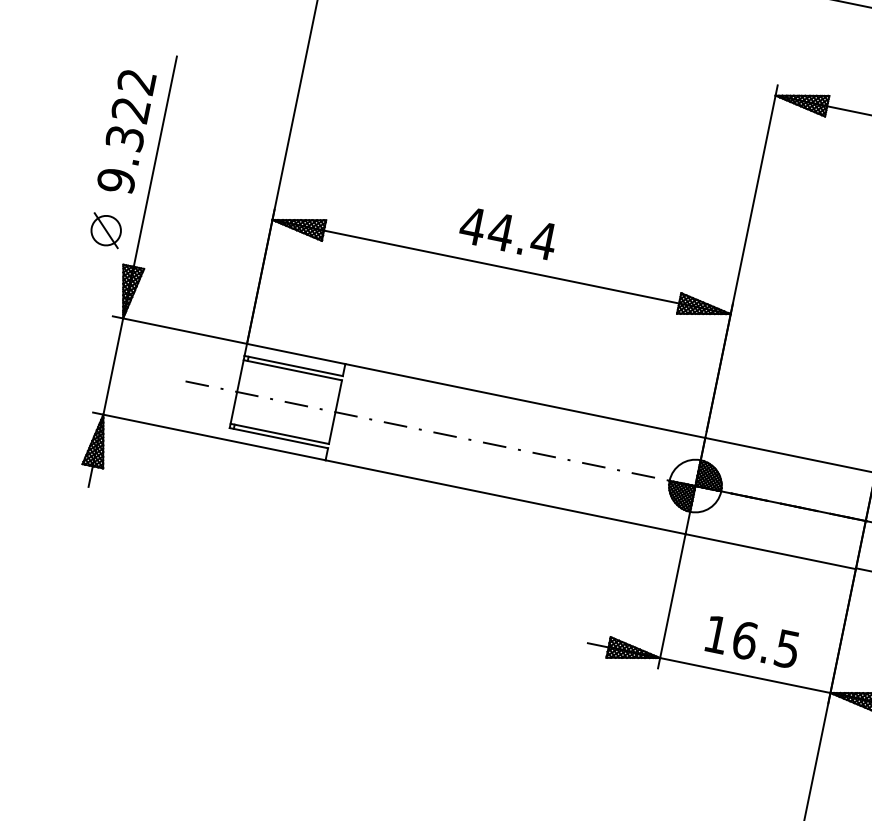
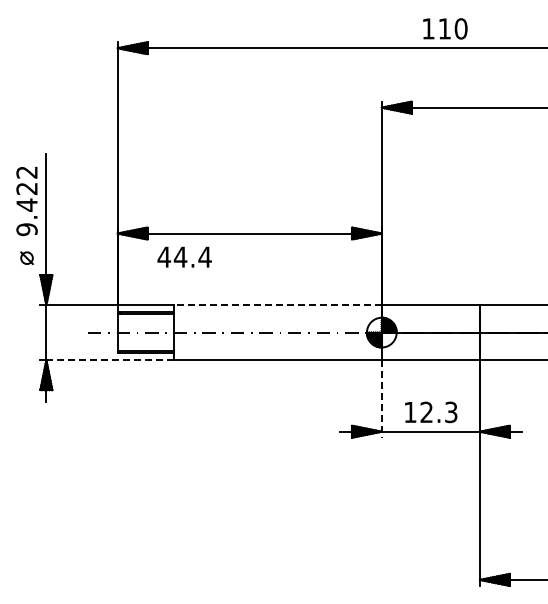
text: (124, 137) -> (26, 204), 9.322 -> 9.422
part: (105, 229) -> (26, 257), size x0.7
text: (508, 232) -> (184, 256), moved
line: (526, 400) -> (278, 304), solid -> dashed
line: (212, 437) -> (109, 360), solid -> dashed
line: (671, 601) -> (381, 399), solid -> dashed
text: (765, 644) -> (438, 412), 16.5 -> 12.3

